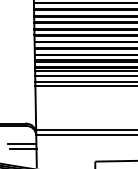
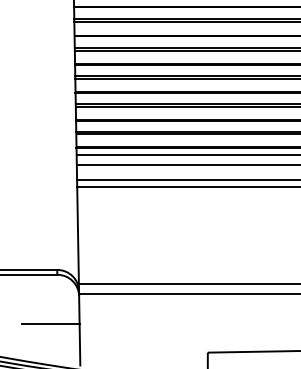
line: (21, 143) -> (46, 313), removed

